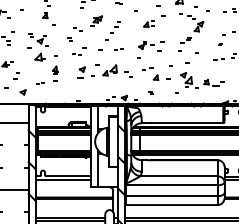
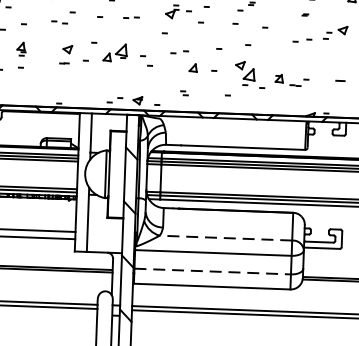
line: (178, 176) -> (225, 238), solid -> dashed
line: (171, 196) -> (212, 271), solid -> dashed

